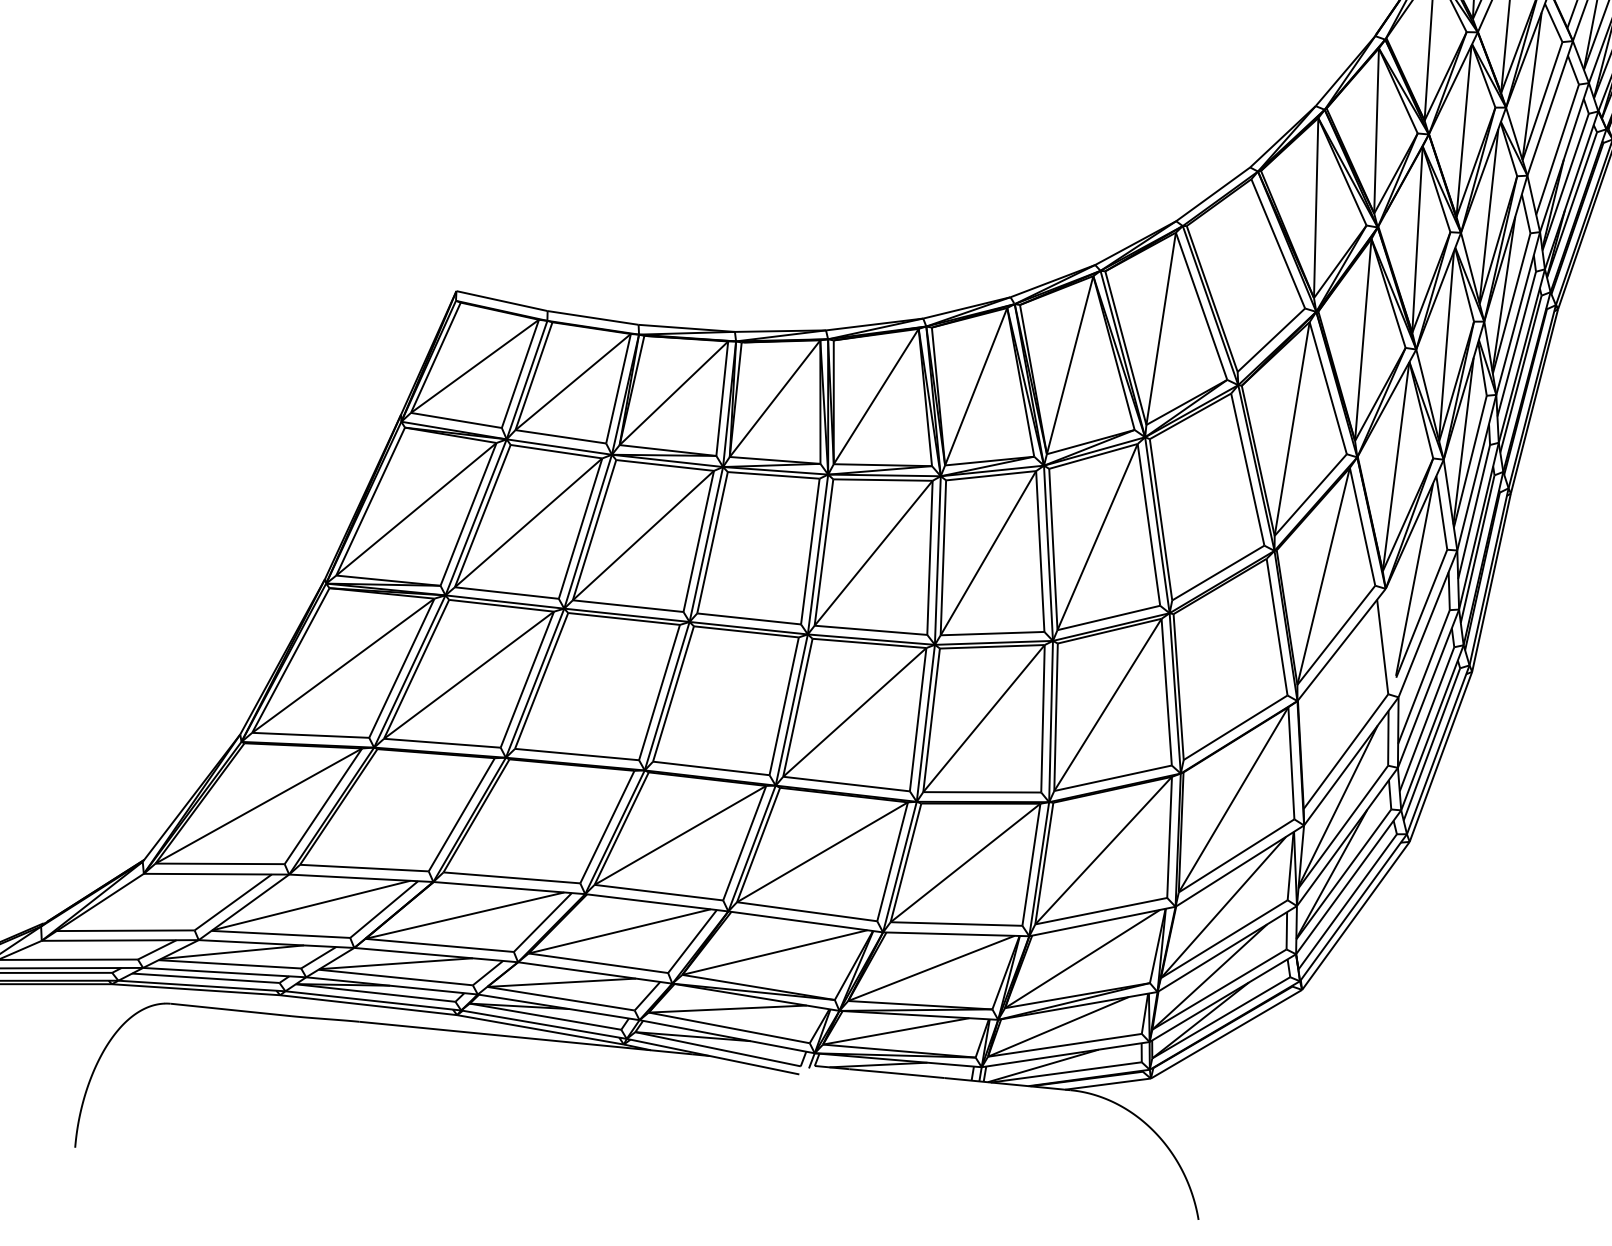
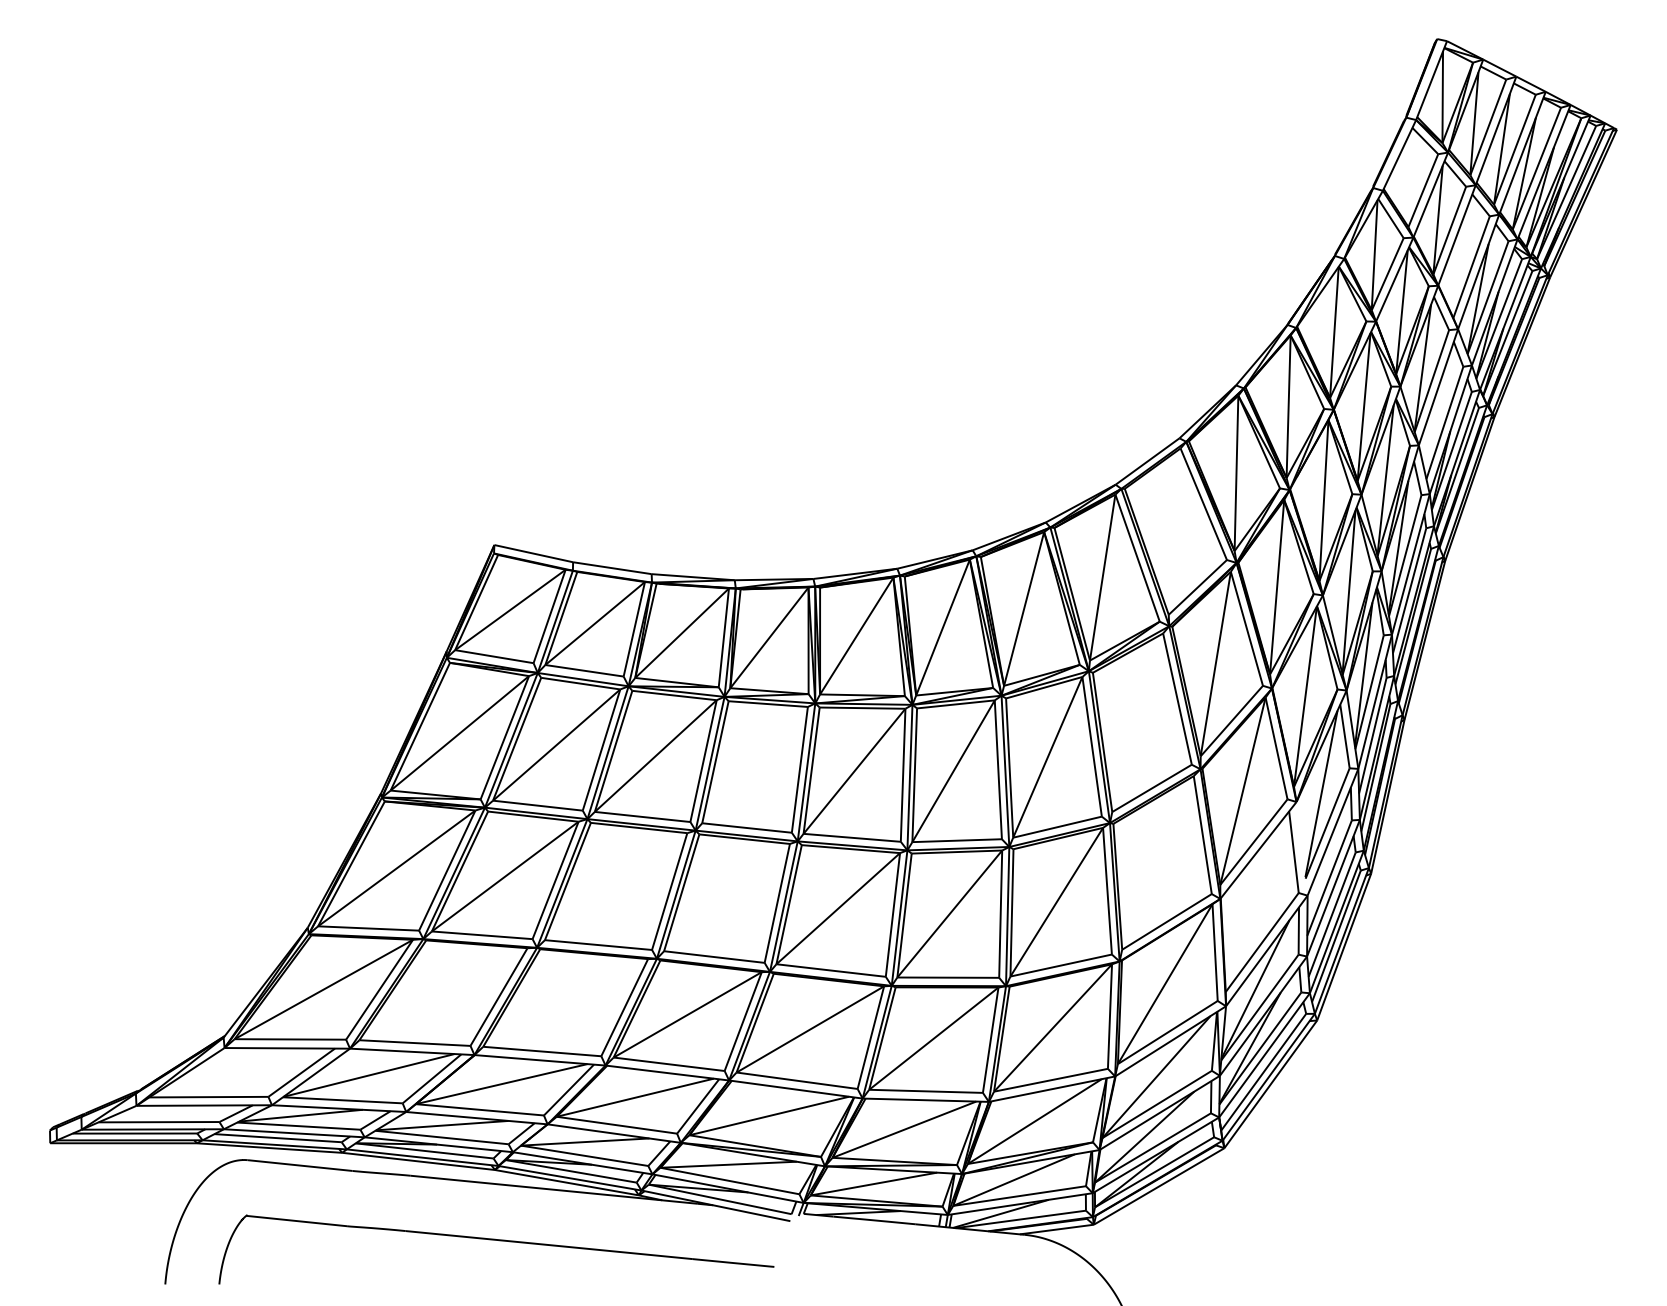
part: (462, 1097) -> (499, 1241), added

